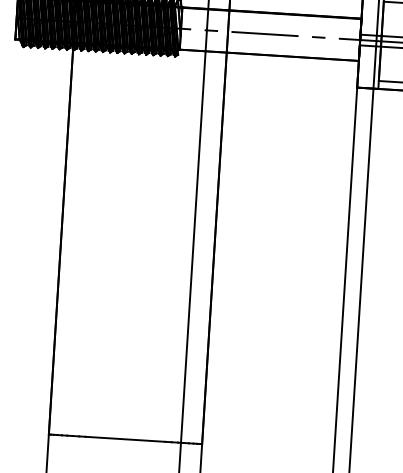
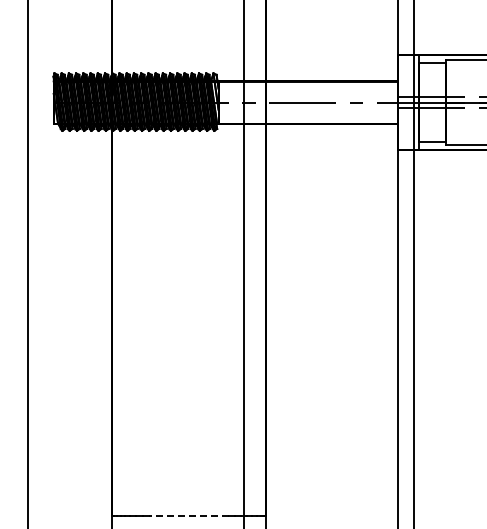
line: (125, 438) -> (188, 515), solid -> dashed

